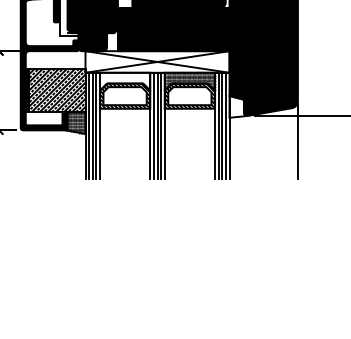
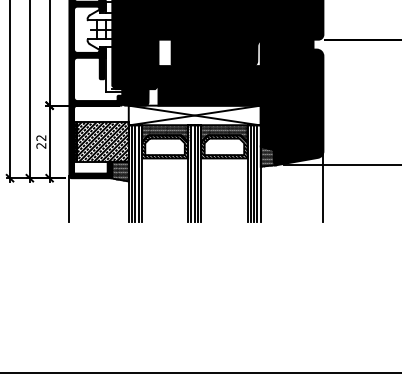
hatch: (124, 81) -> (164, 133), added
hatch: (238, 106) -> (268, 156), added
line: (20, 152) -> (69, 198), added

